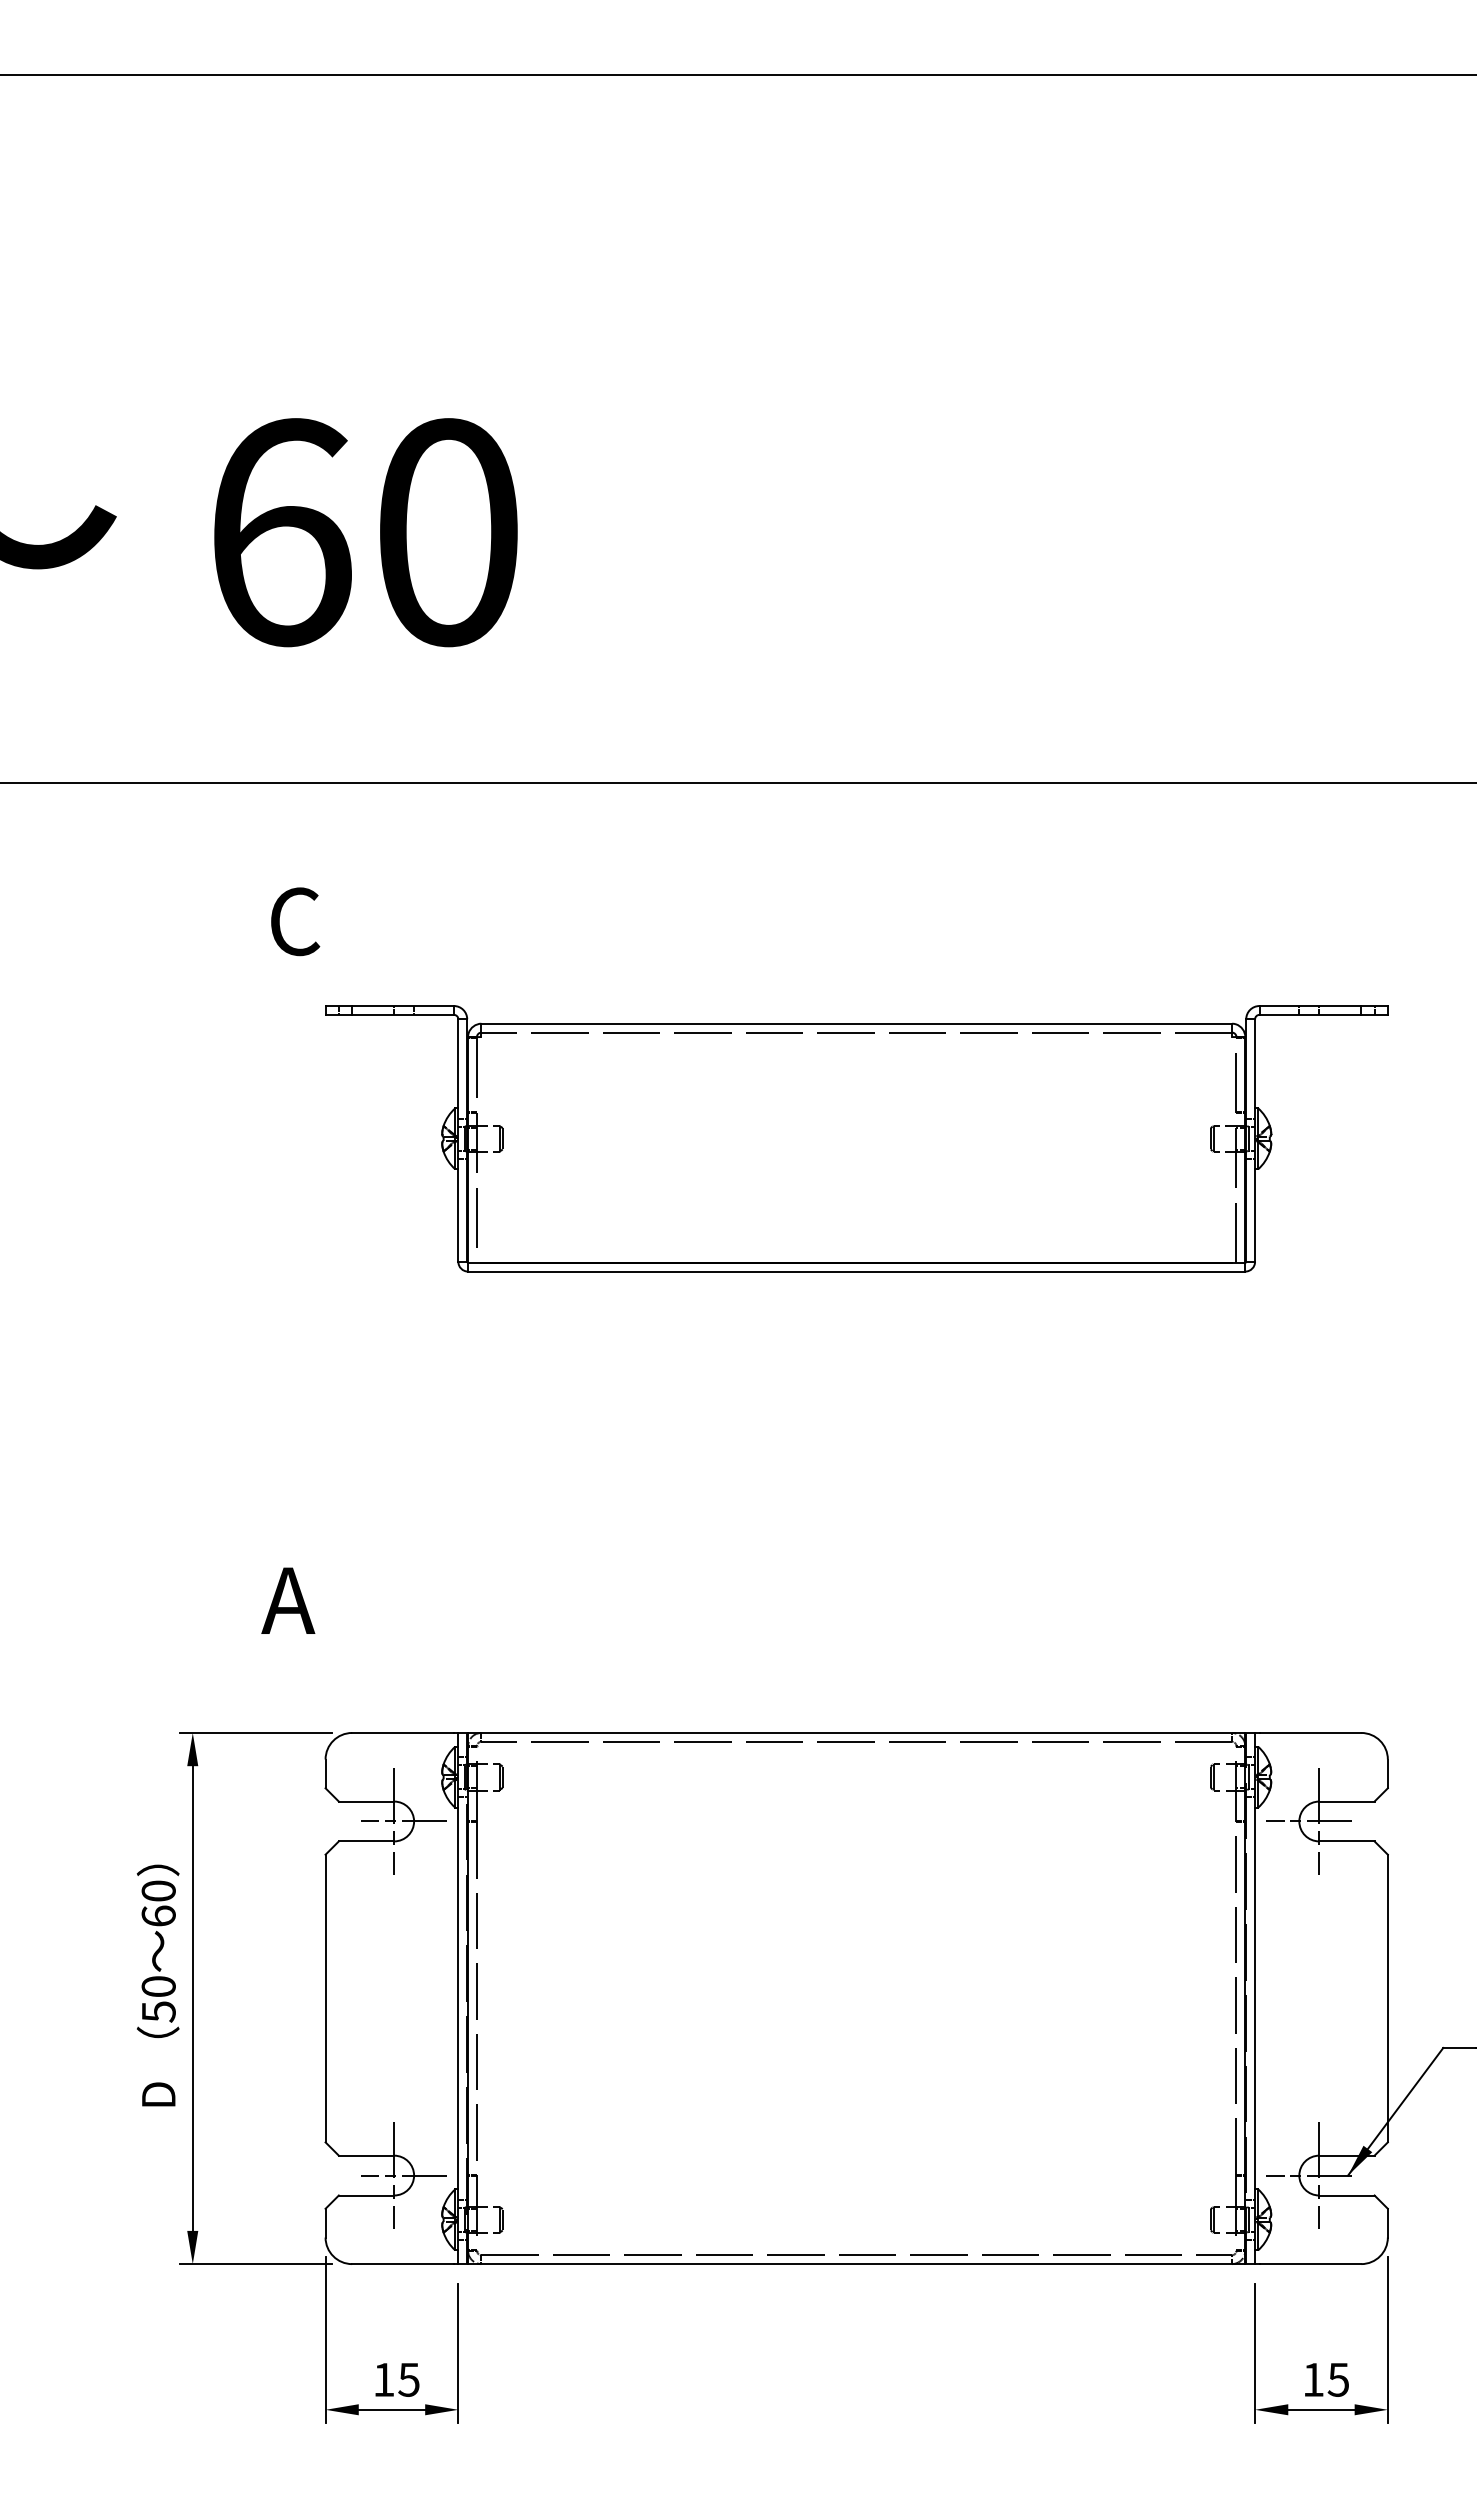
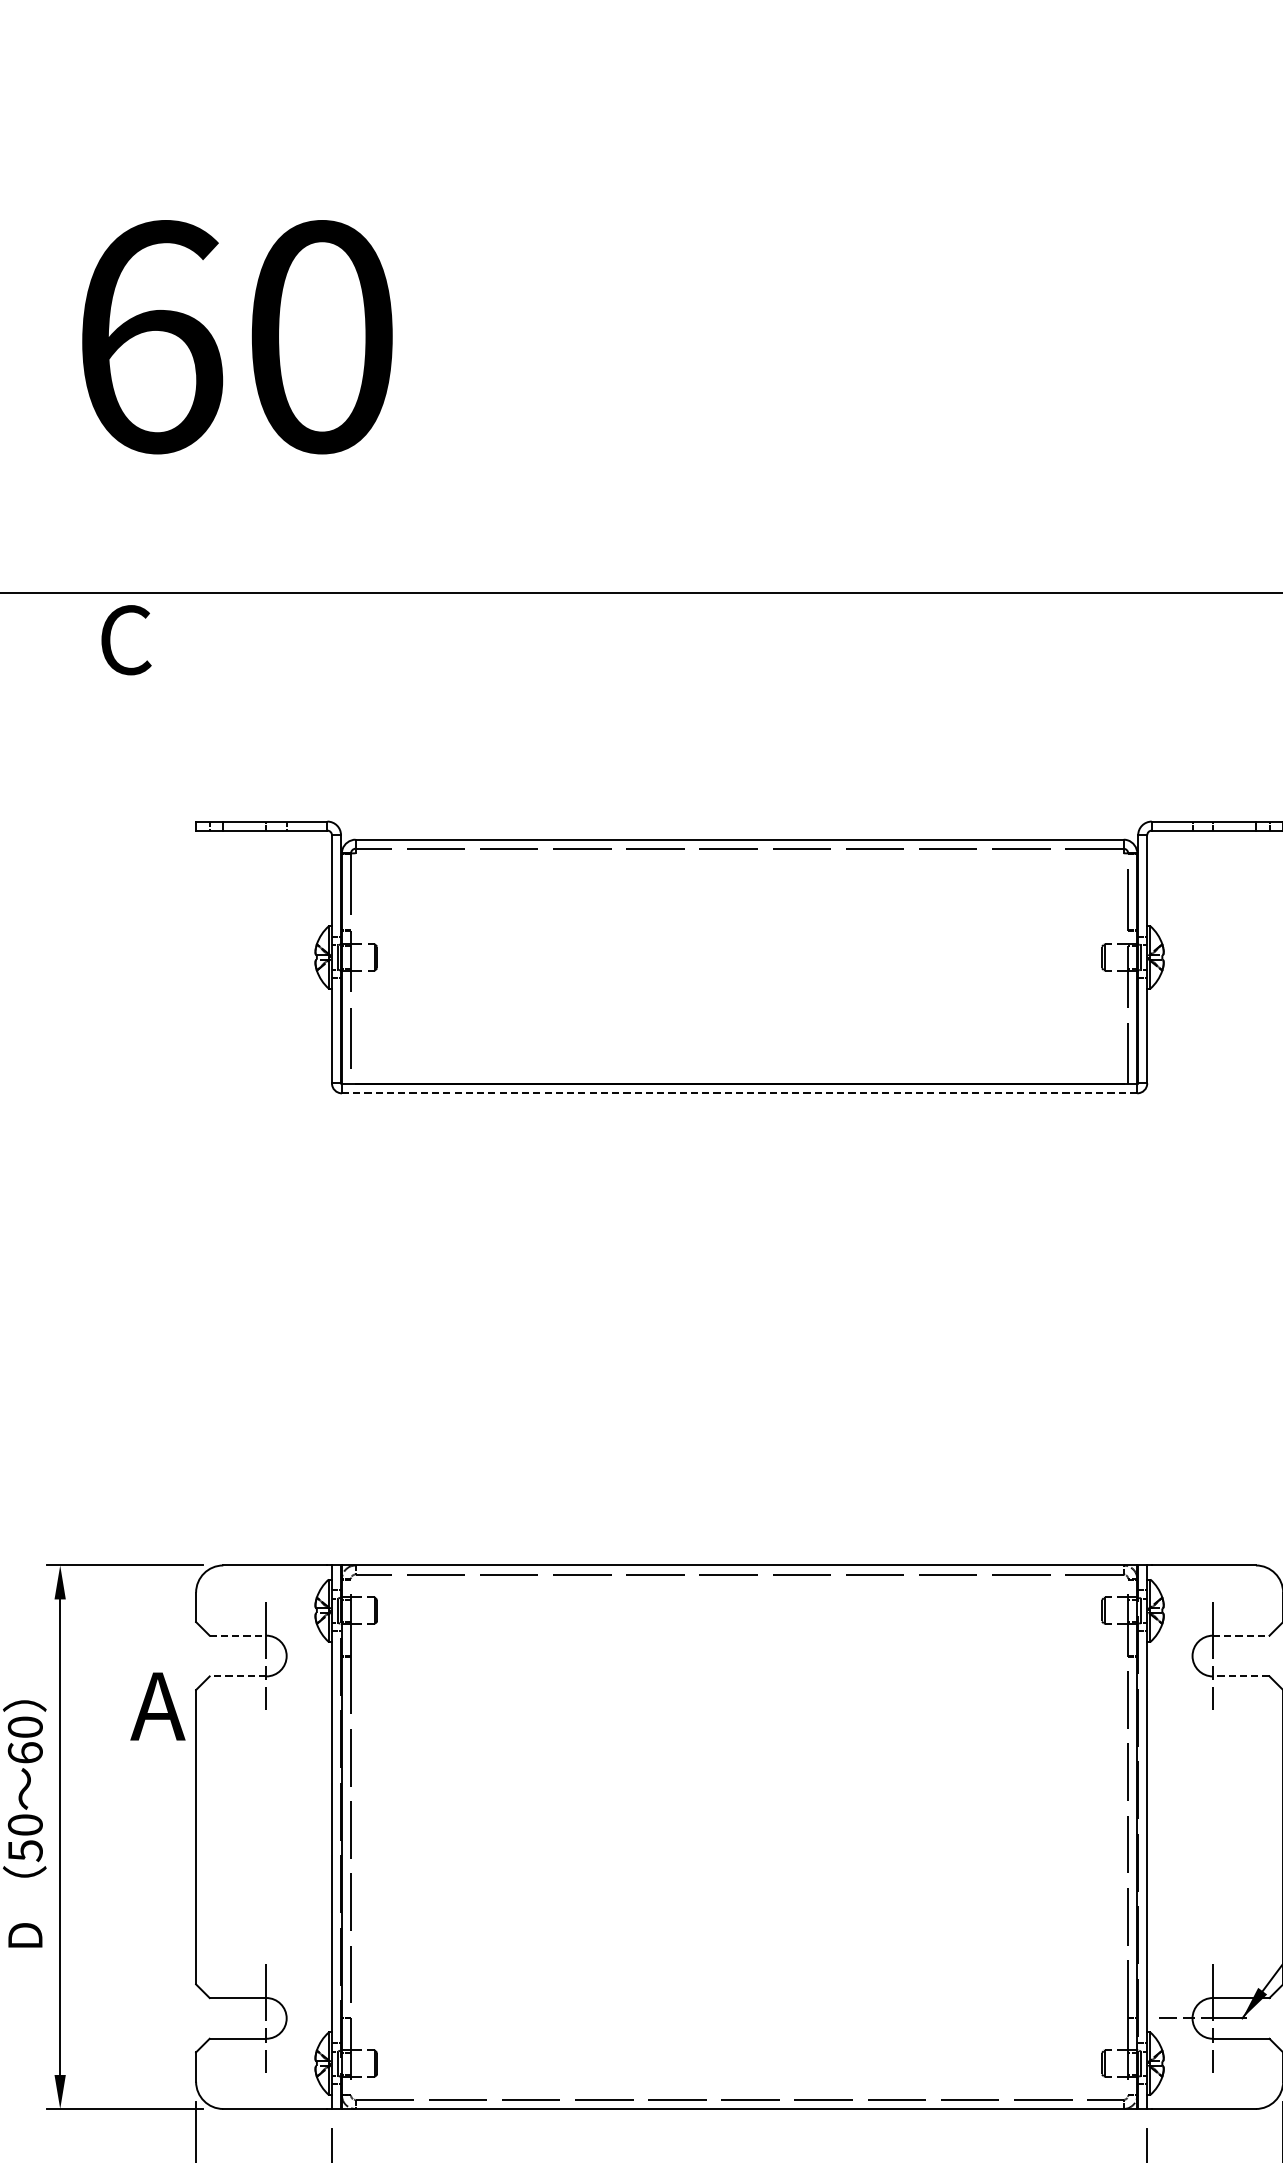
text: (295, 921) -> (126, 639), moved
line: (856, 1271) -> (739, 1093), solid -> dashed
text: (288, 1600) -> (158, 1706), moved
line: (366, 1801) -> (237, 1635), solid -> dashed
line: (1346, 1801) -> (1240, 1635), solid -> dashed
line: (403, 1821) -> (275, 1656), removed
line: (1309, 1821) -> (1202, 1656), removed
line: (366, 1841) -> (237, 1676), solid -> dashed
line: (1346, 1841) -> (1240, 1676), solid -> dashed
line: (403, 2175) -> (275, 2018), removed

